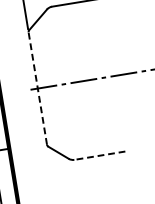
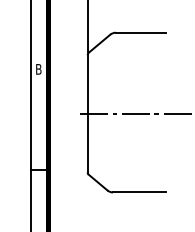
line: (37, 88) -> (87, 113), dashed -> solid
line: (99, 155) -> (139, 192), dashed -> solid

